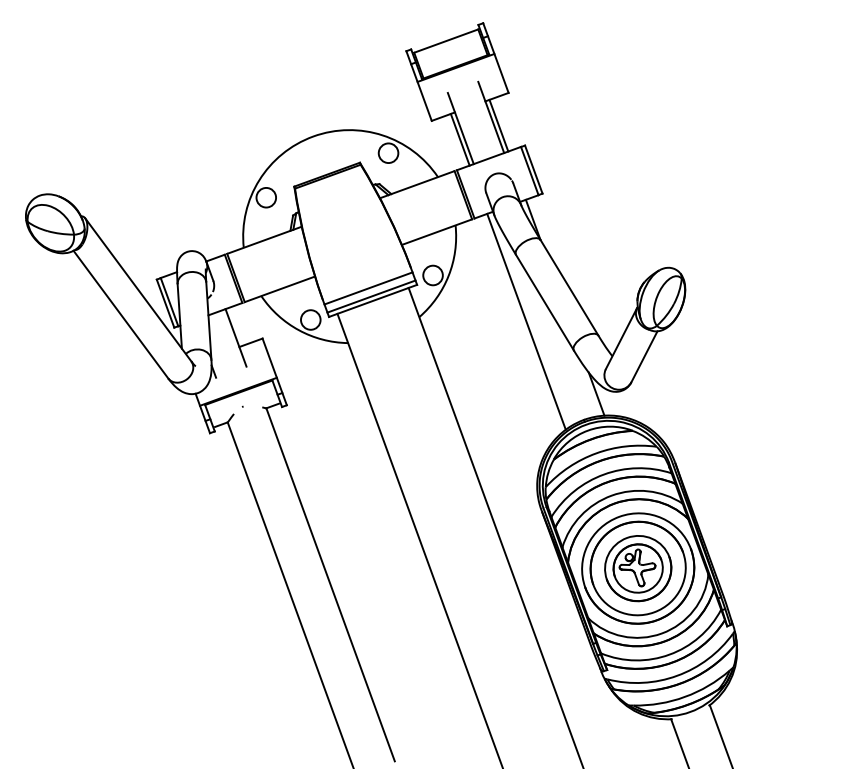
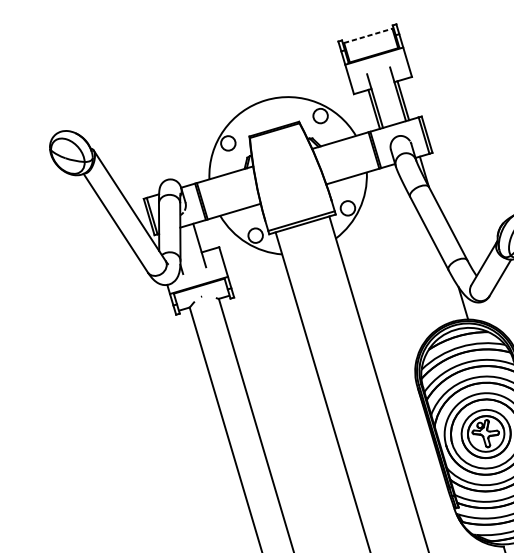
line: (446, 40) -> (368, 35), solid -> dashed
line: (368, 288) -> (299, 215), removed
line: (526, 321) -> (414, 246), removed

